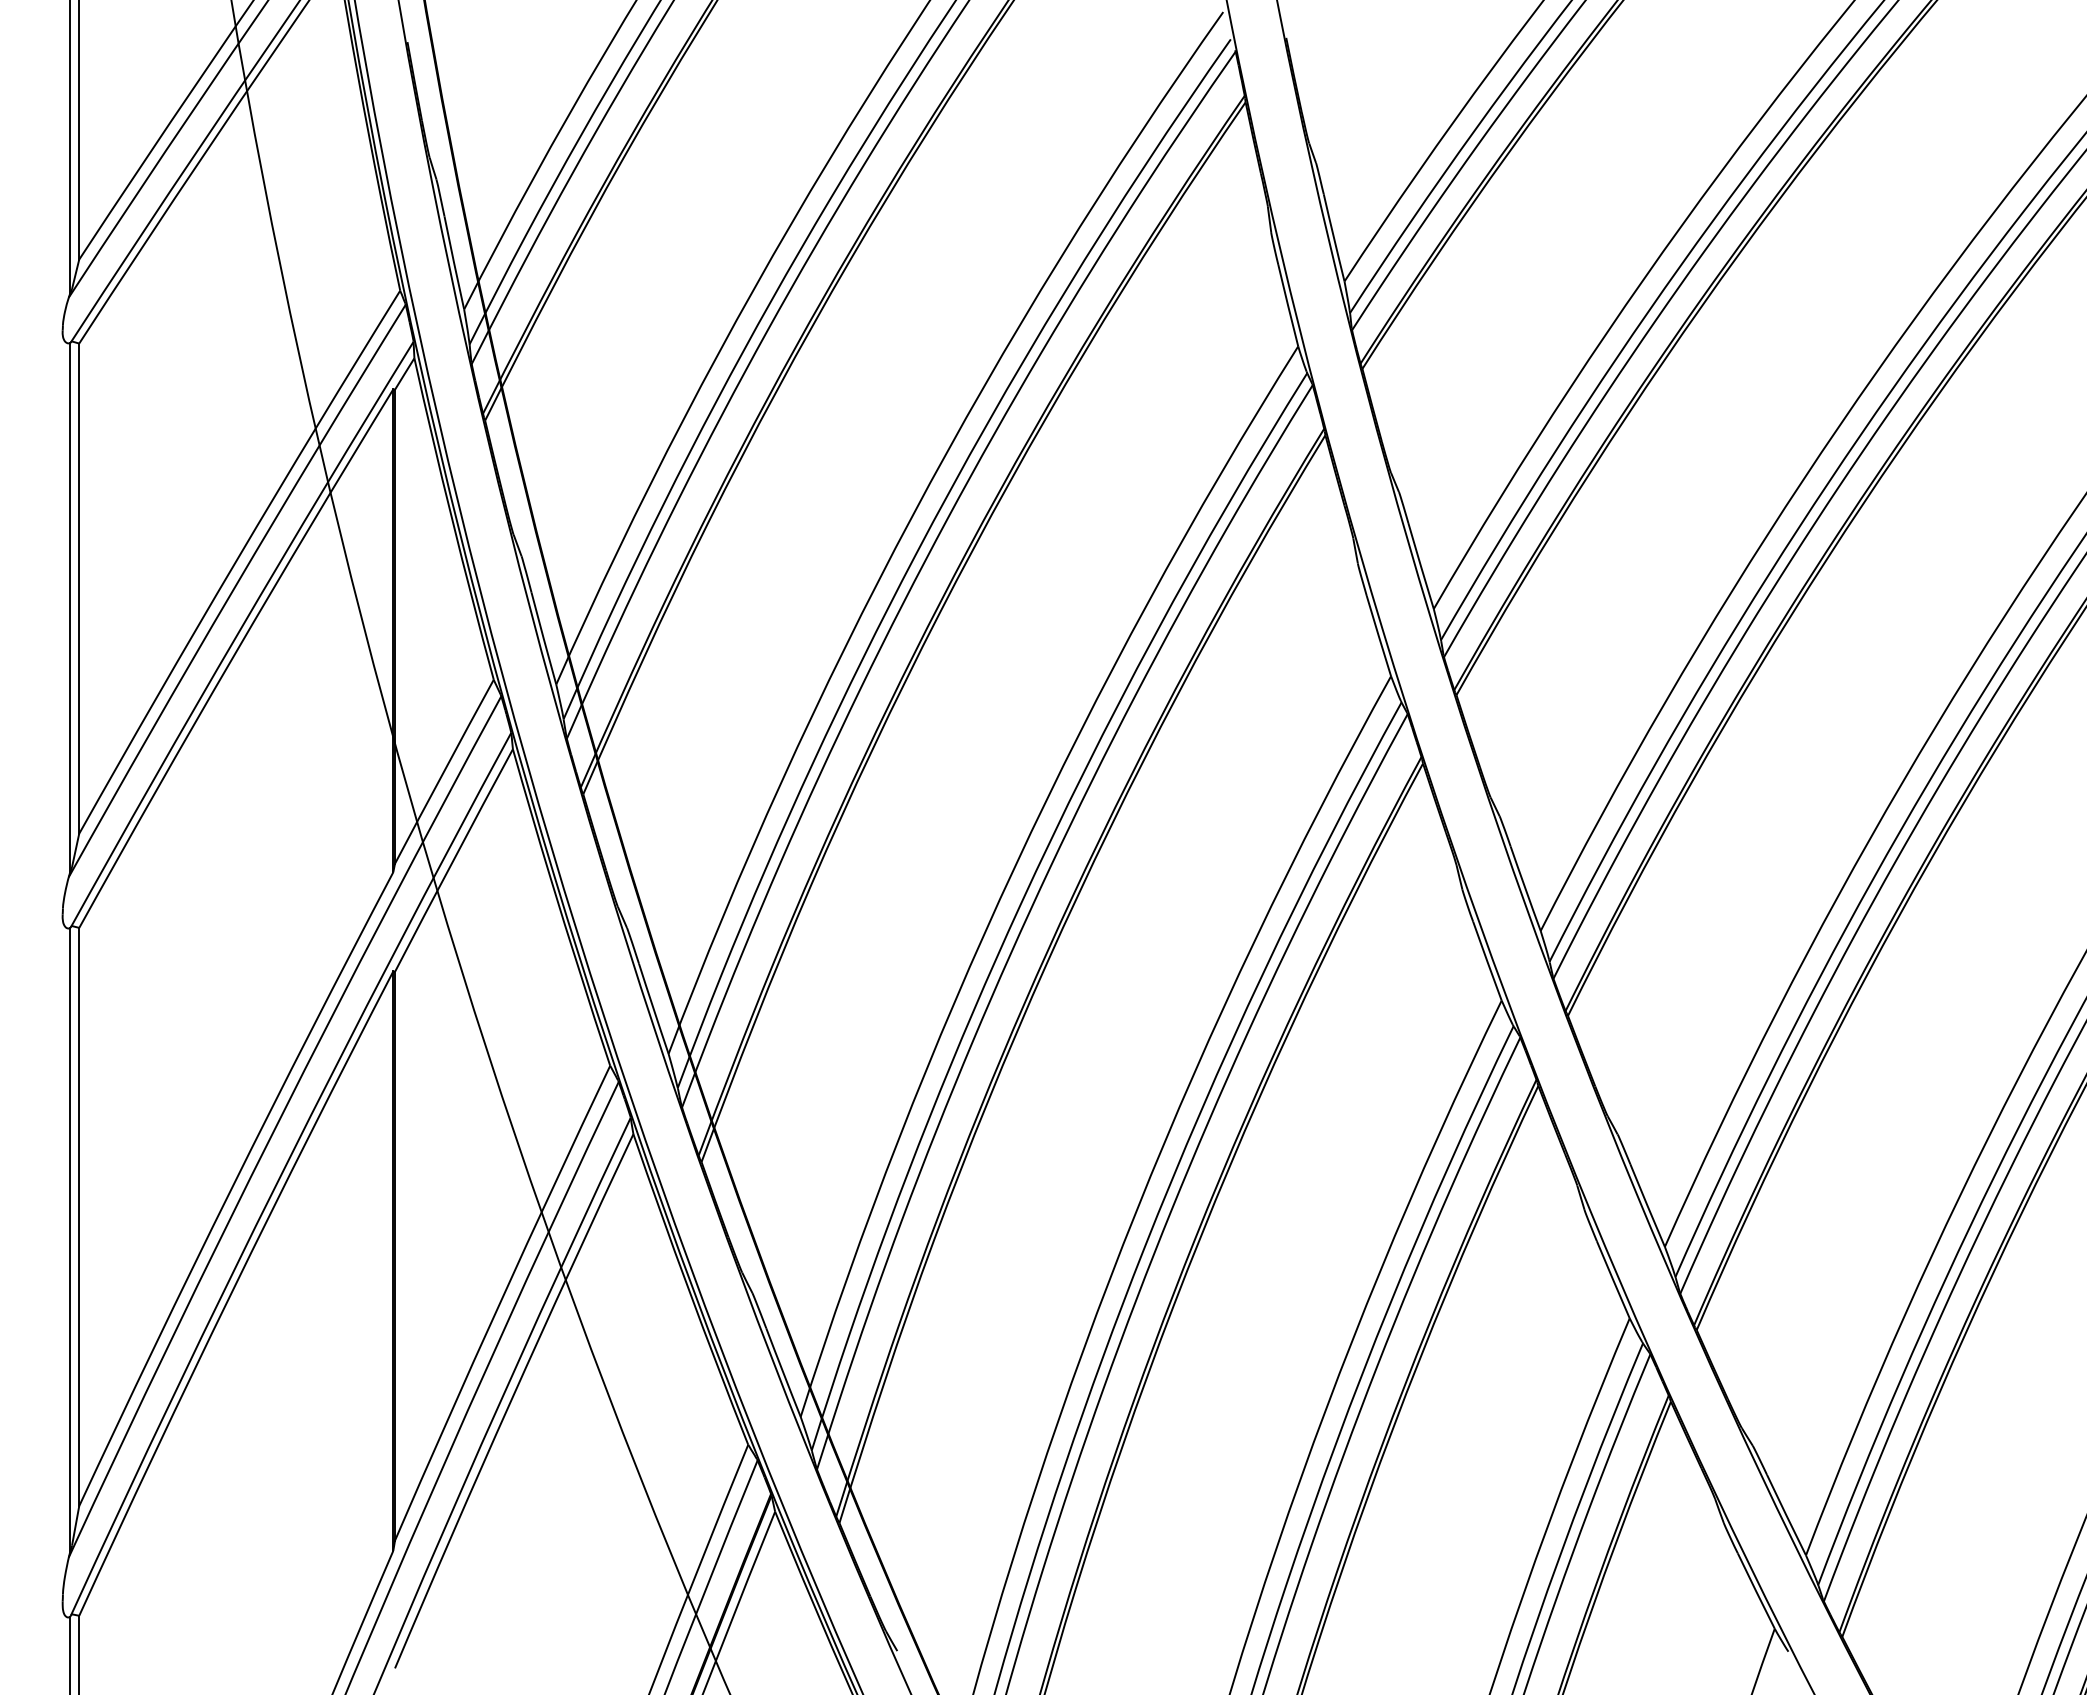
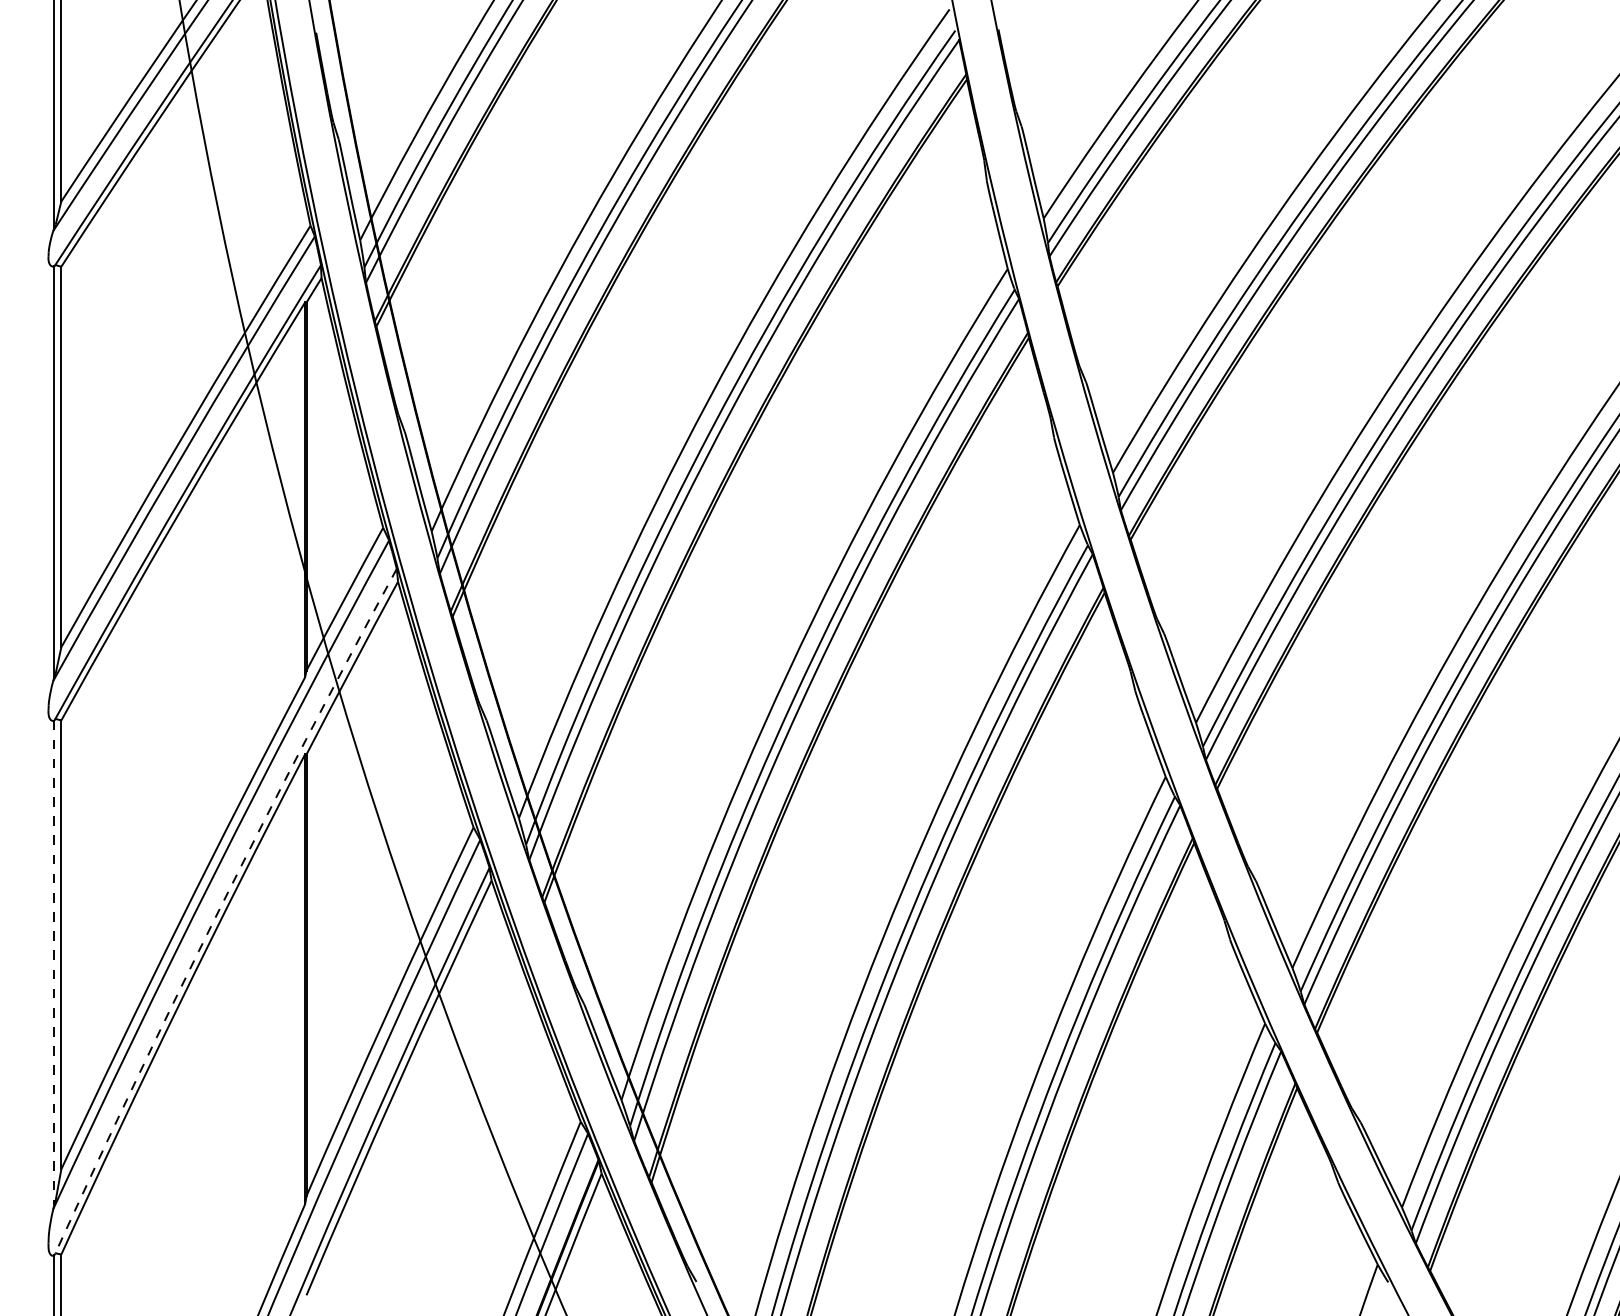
arc: (283, 1170) -> (219, 908), solid -> dashed
line: (70, 1240) -> (54, 963), solid -> dashed

